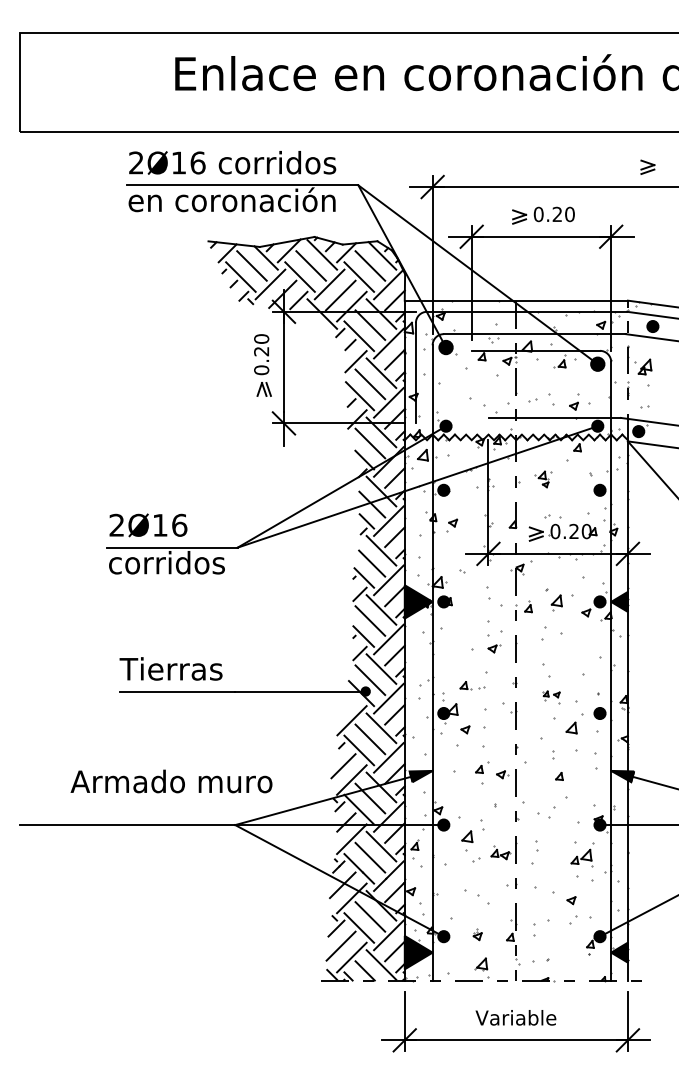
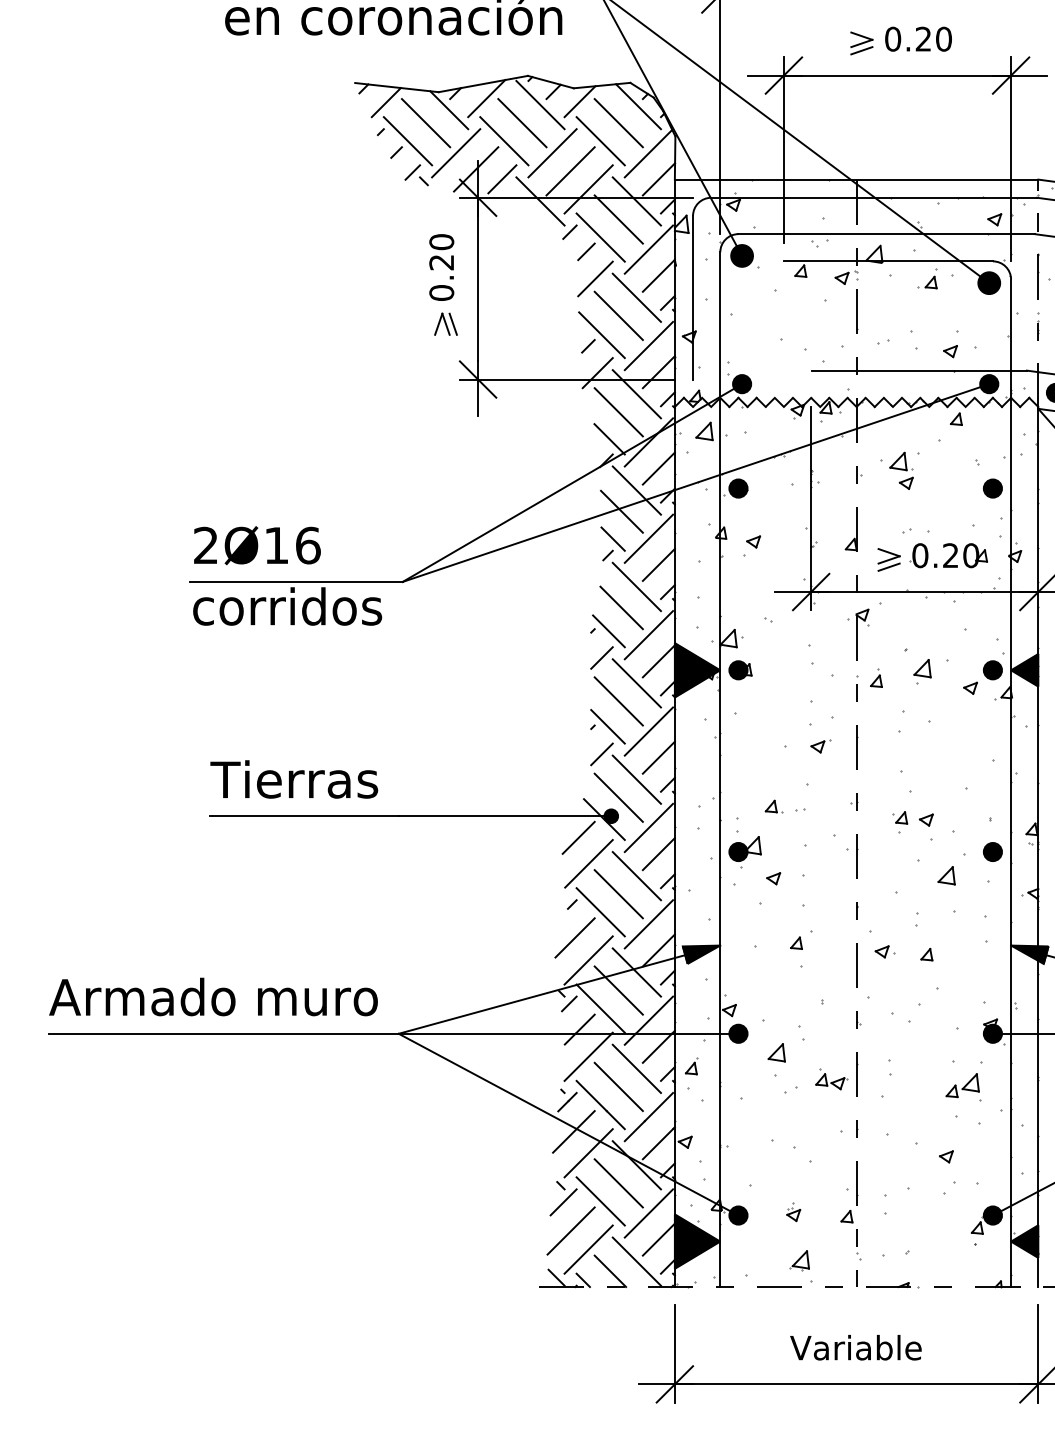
part: (542, 479) -> (899, 470), size x1.43
part: (551, 697) -> (913, 825), size x1.43
line: (345, 704) -> (578, 837), added
part: (502, 774) -> (884, 951), moved
text: (171, 781) -> (213, 997), moved

